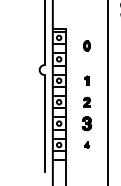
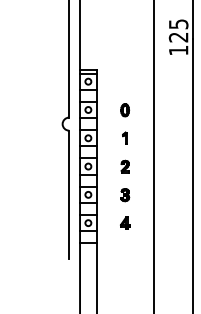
part: (86, 46) -> (124, 110), moved
part: (87, 124) -> (125, 195), size x0.71
part: (87, 144) -> (125, 222), size x1.67

